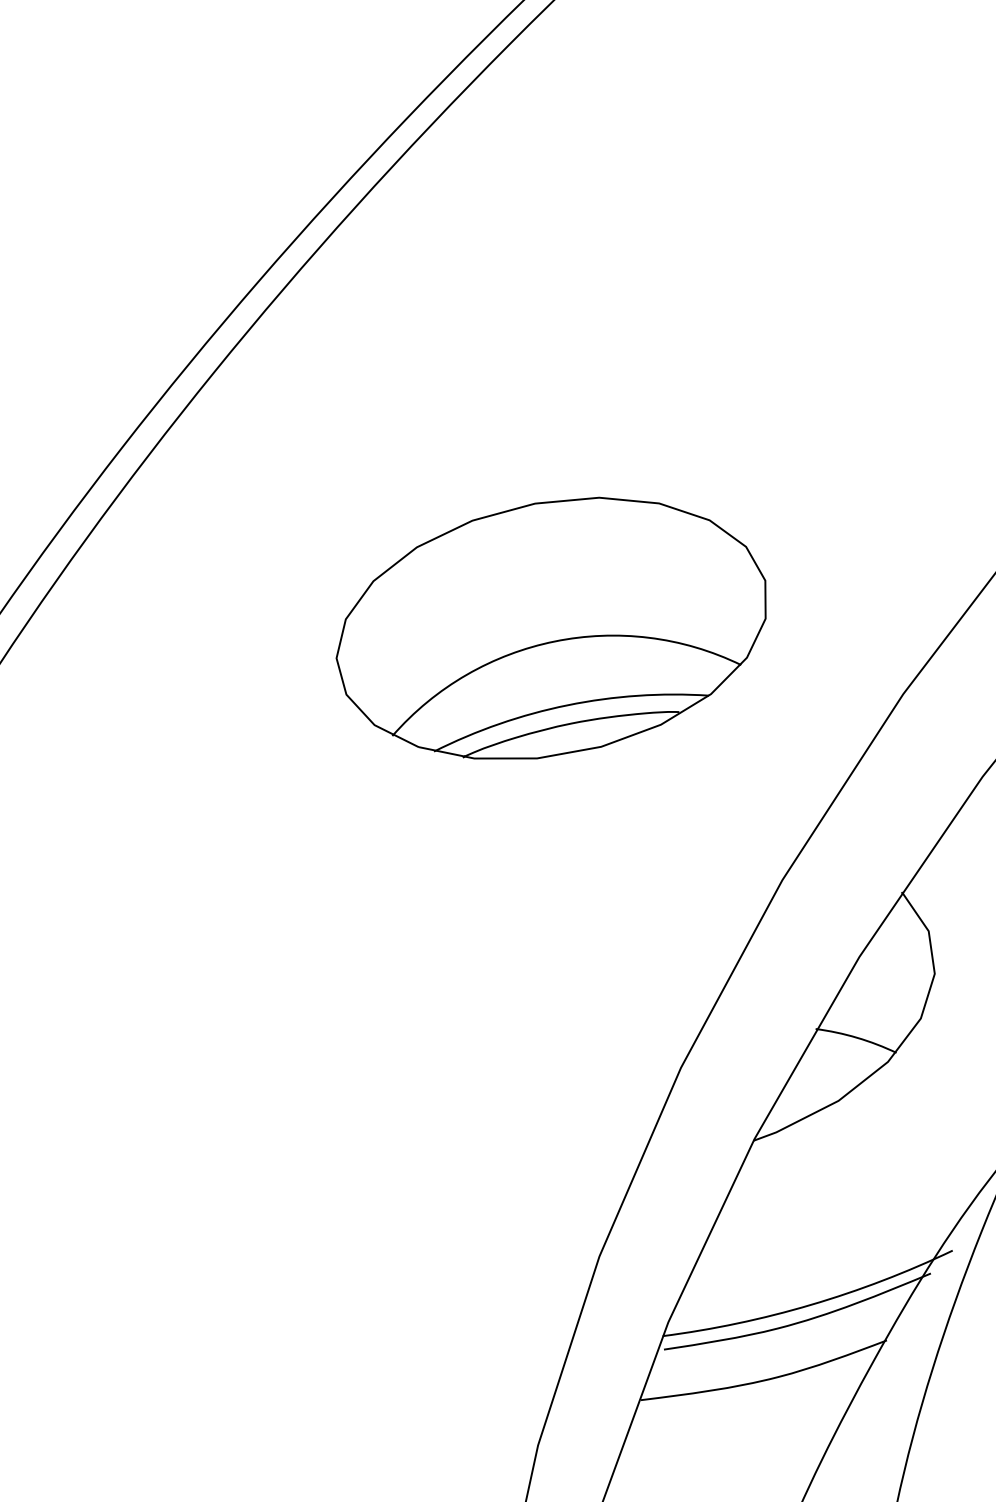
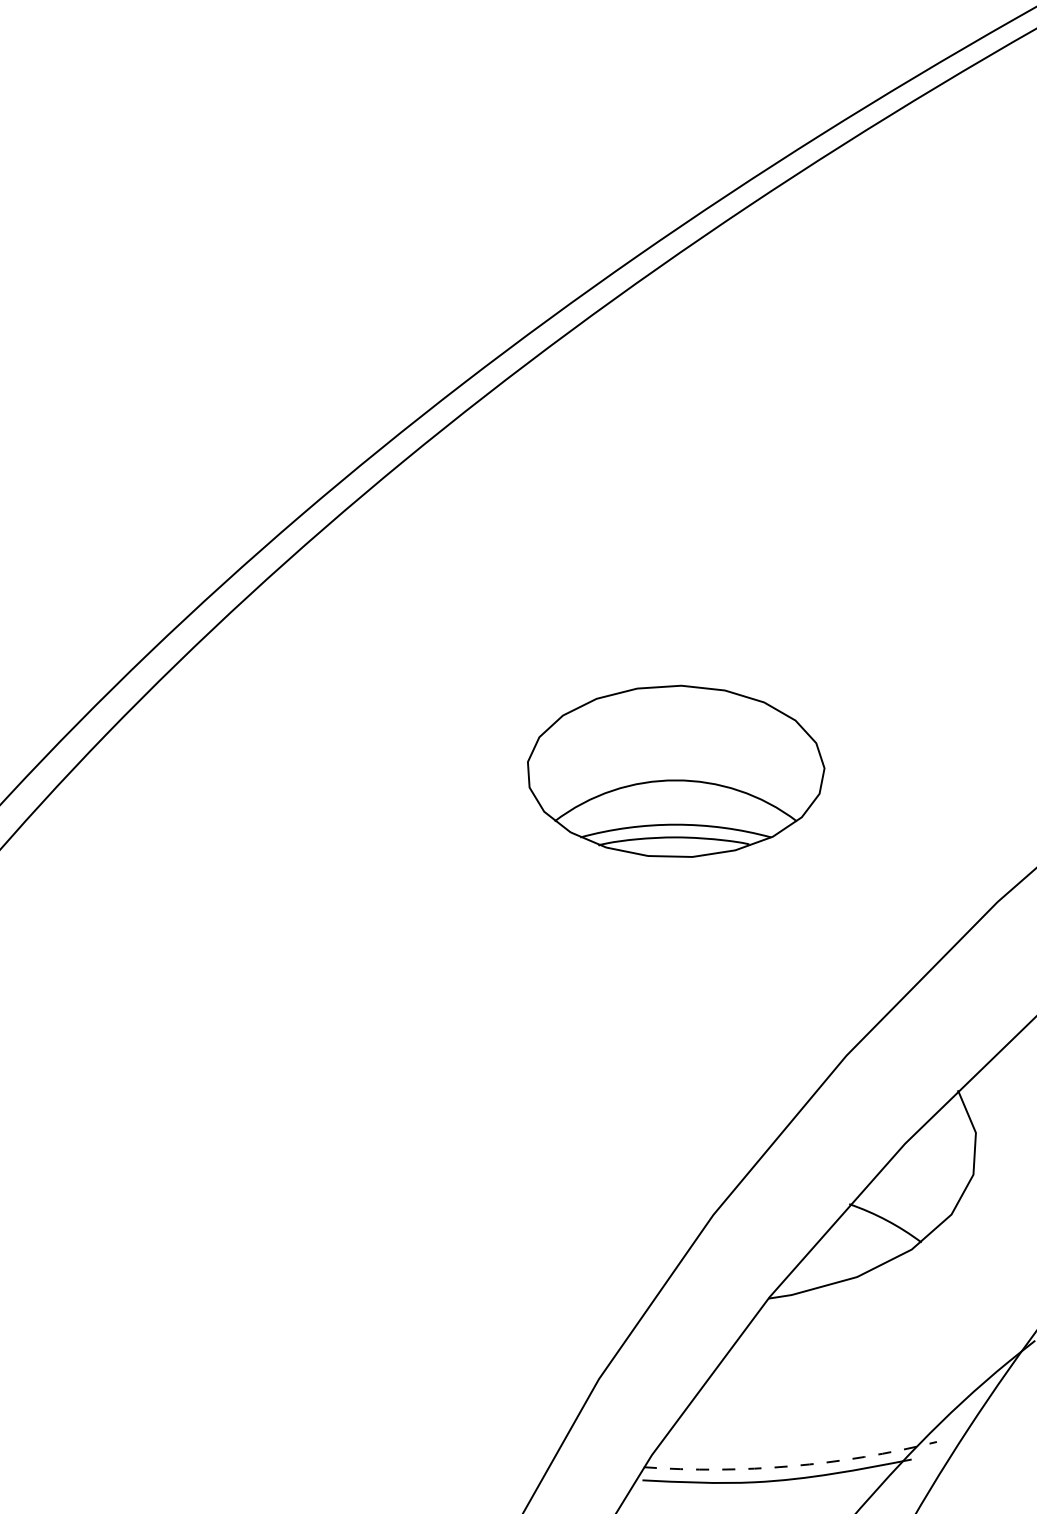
part: (551, 628) -> (675, 771), size x0.7
arc: (811, 1305) -> (791, 1466), solid -> dashed

